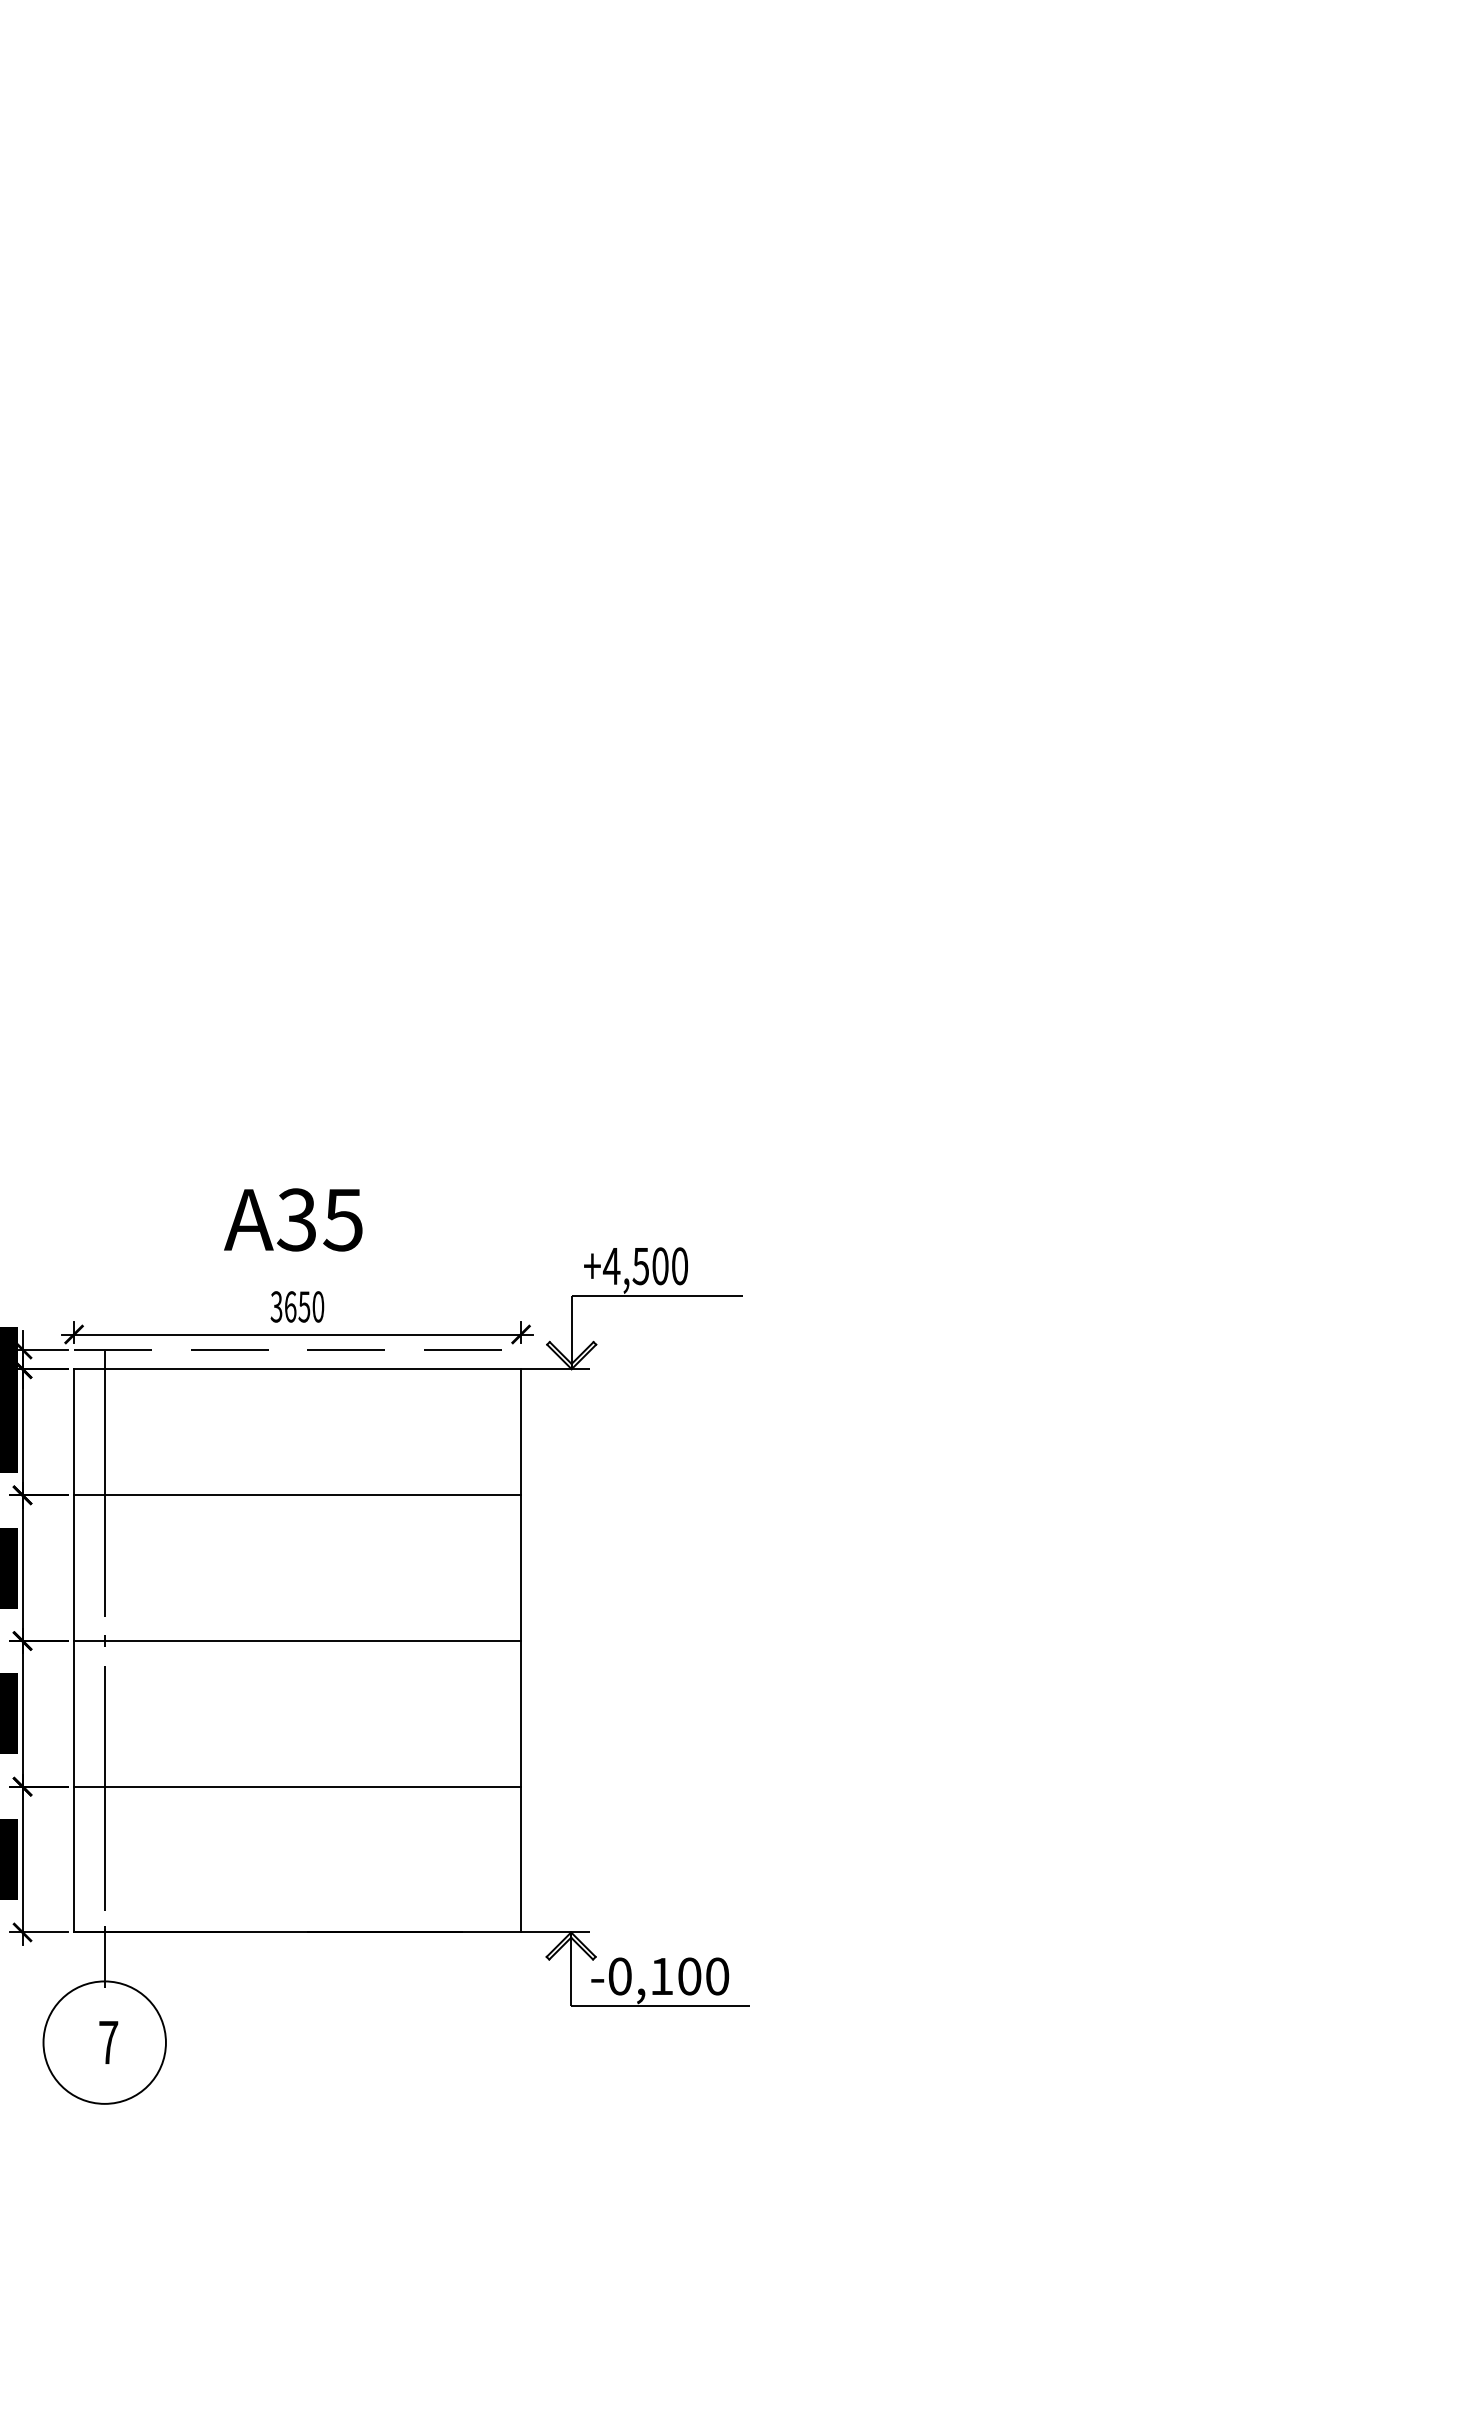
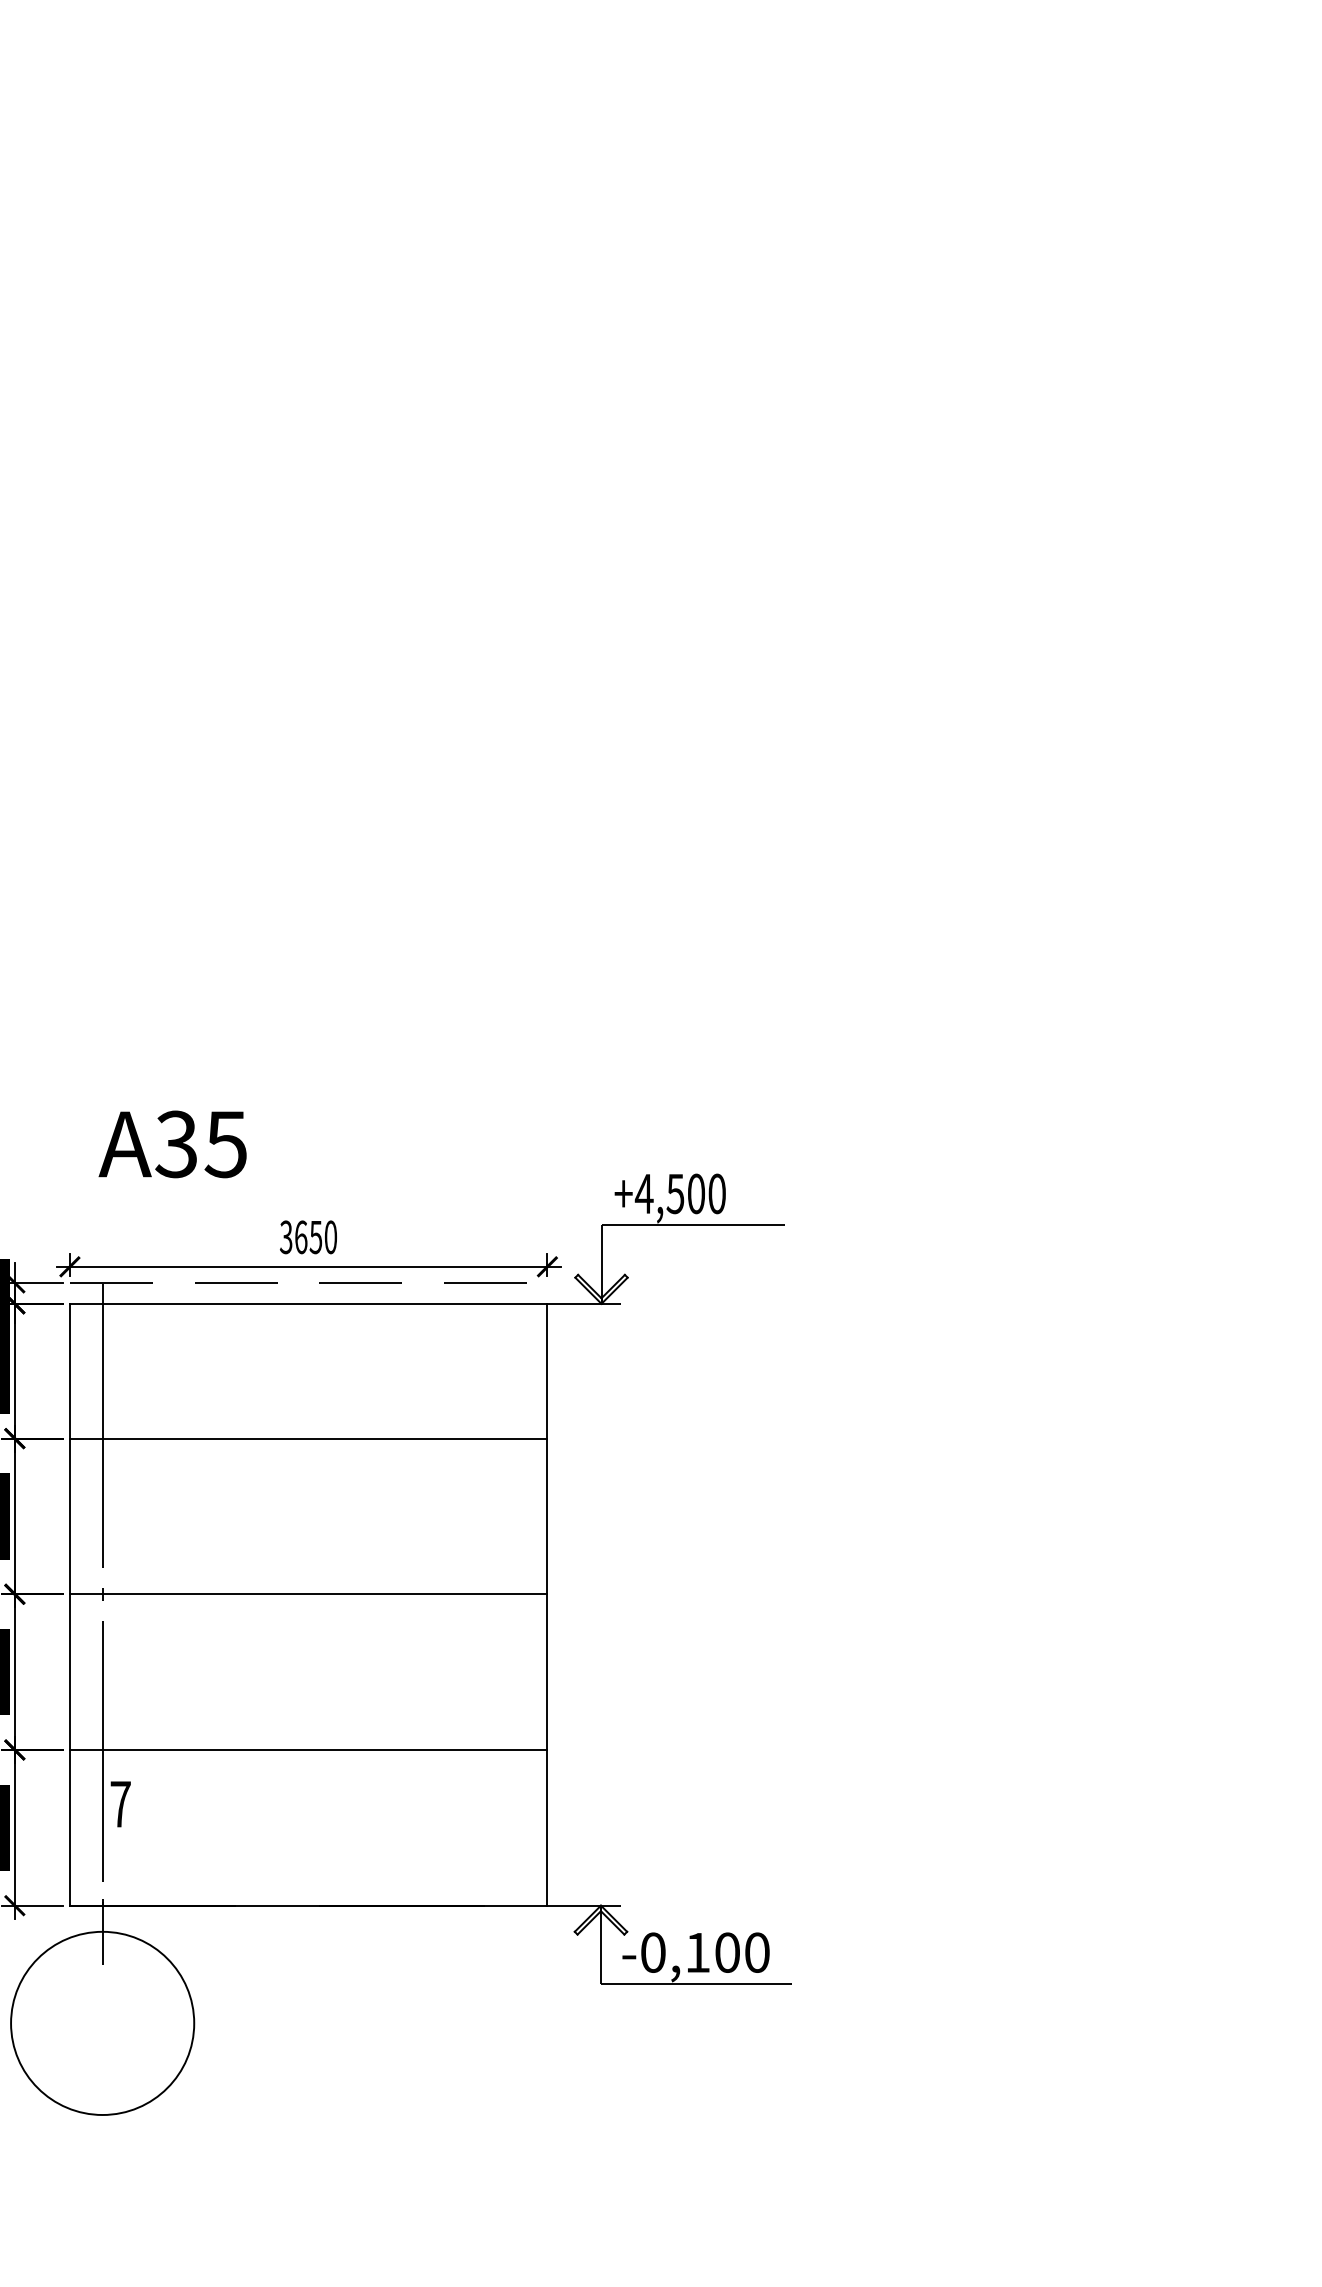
text: (293, 1219) -> (172, 1143), moved
circle: (104, 2042) -> (102, 2023), size x1.4
text: (108, 2042) -> (120, 1804), moved

